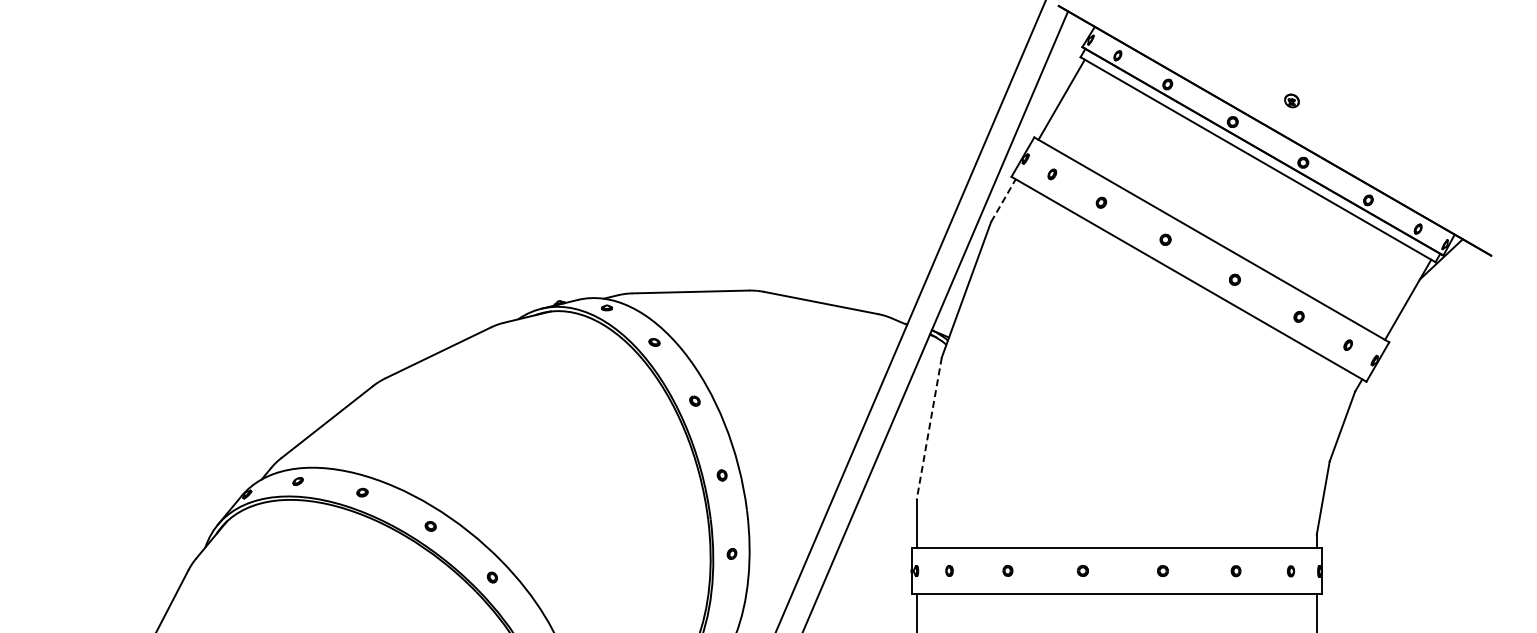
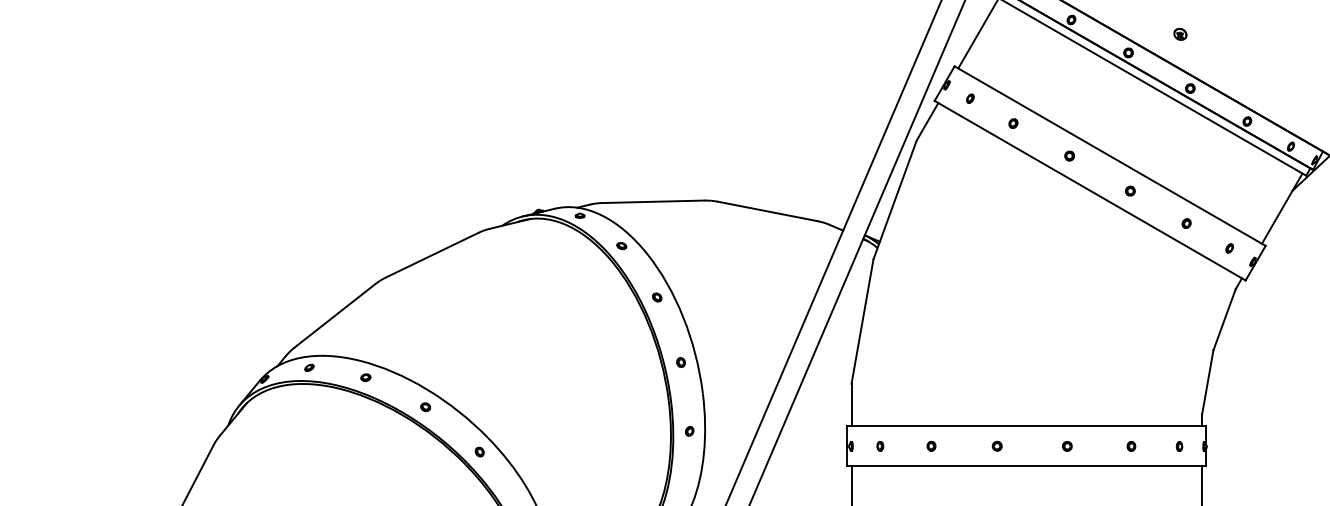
line: (1003, 200) -> (927, 121), dashed -> solid
line: (929, 429) -> (862, 322), dashed -> solid

